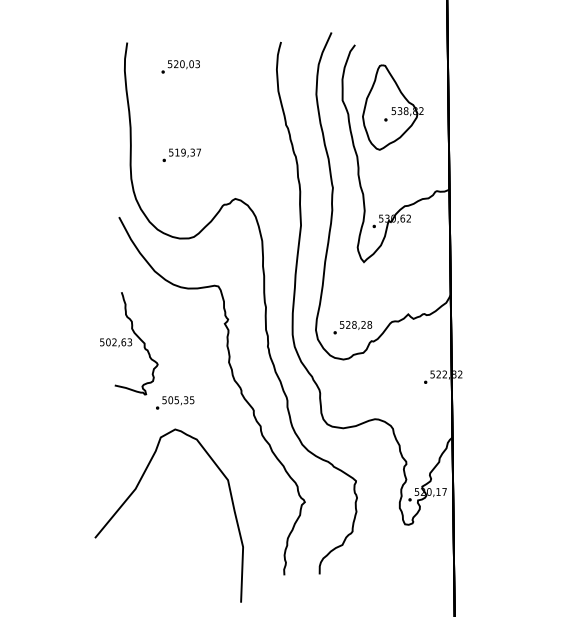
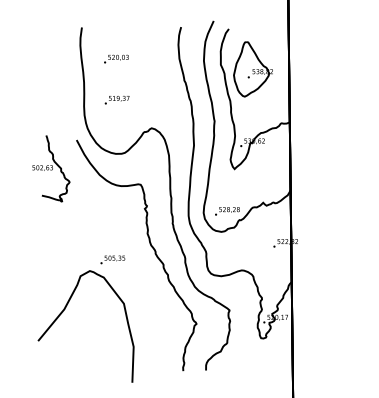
text: (180, 65) -> (116, 58), moved
part: (129, 343) -> (51, 168), moved
curve: (134, 493) -> (63, 312), moved

